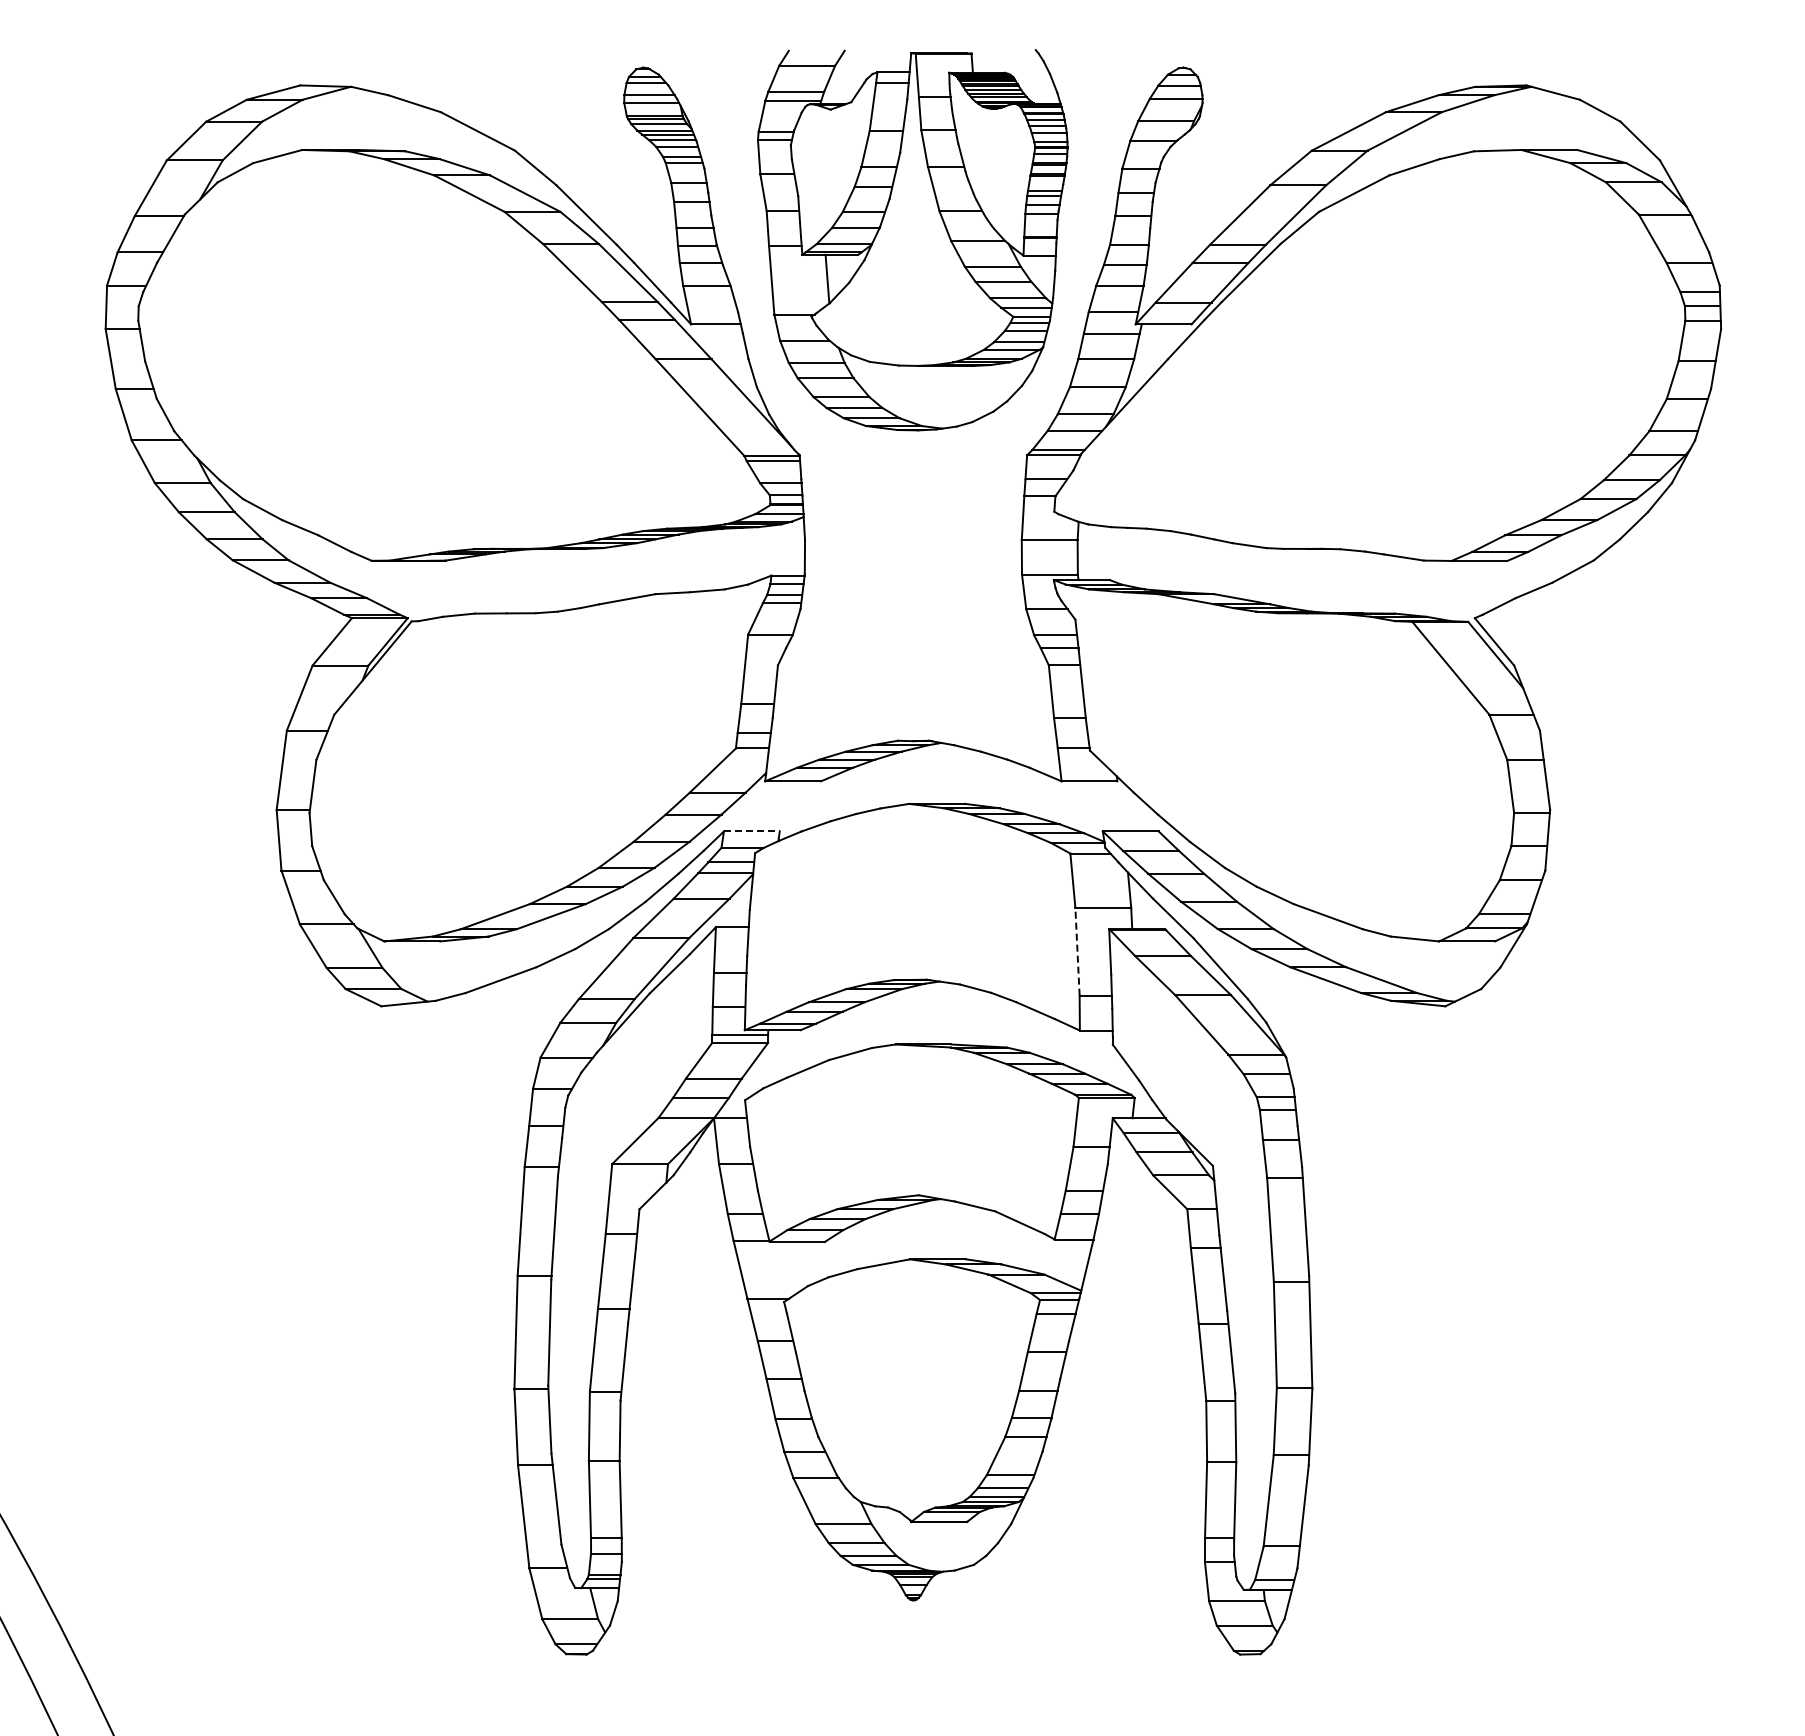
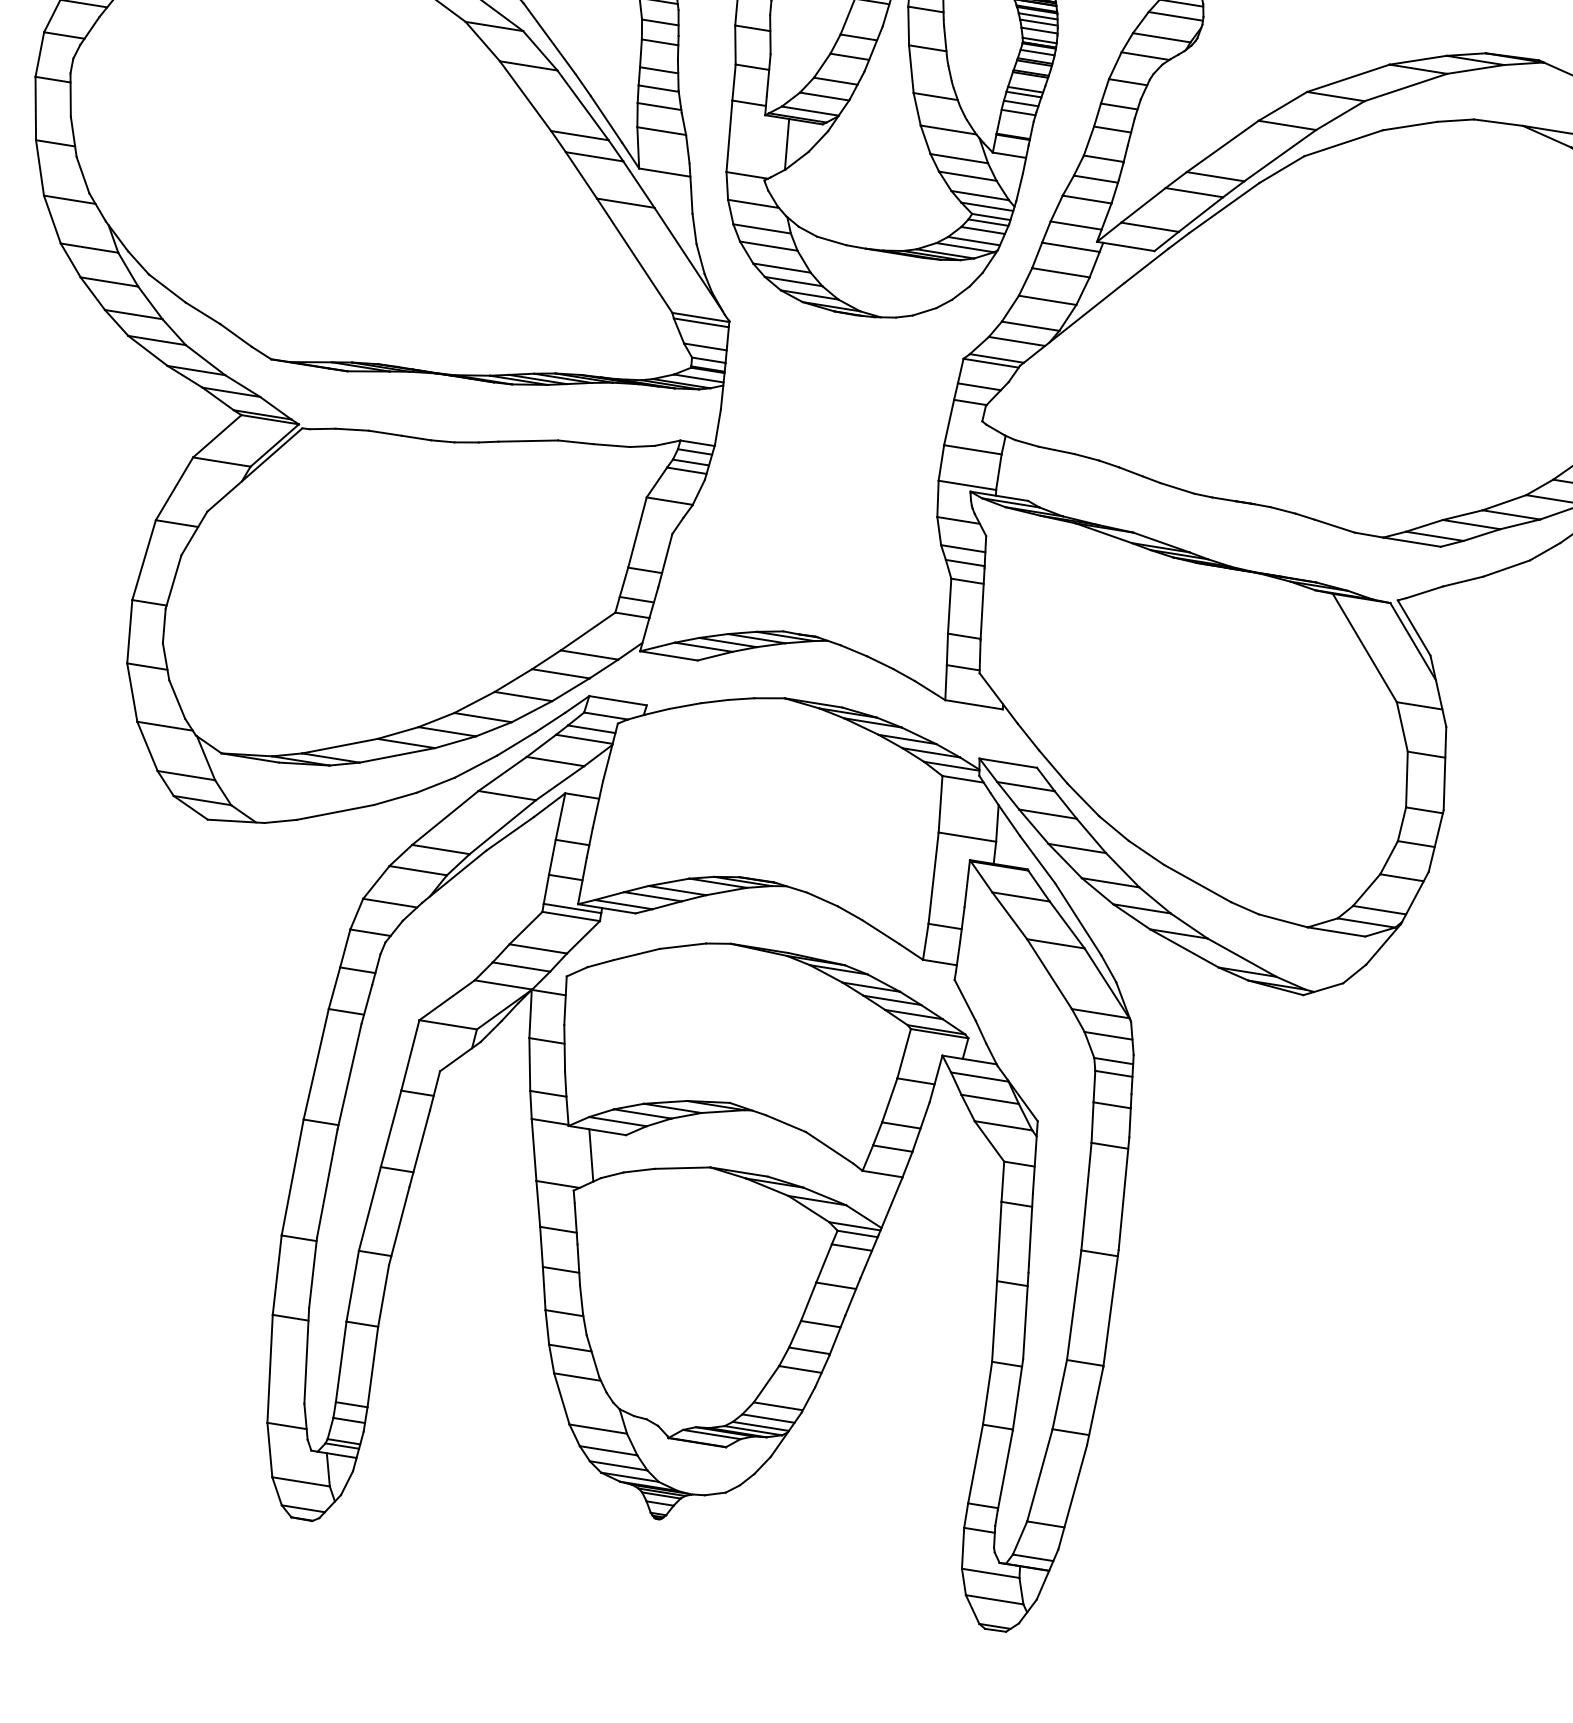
line: (751, 831) -> (617, 700), dashed -> solid
line: (1077, 951) -> (933, 878), dashed -> solid
line: (795, 1265) -> (591, 1154), added

